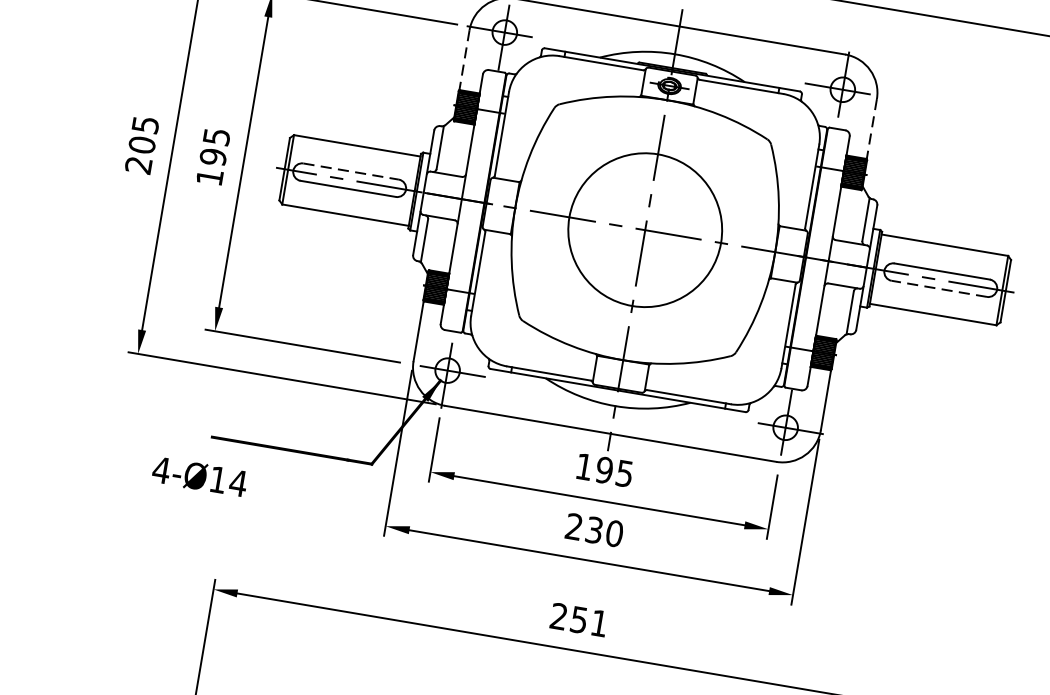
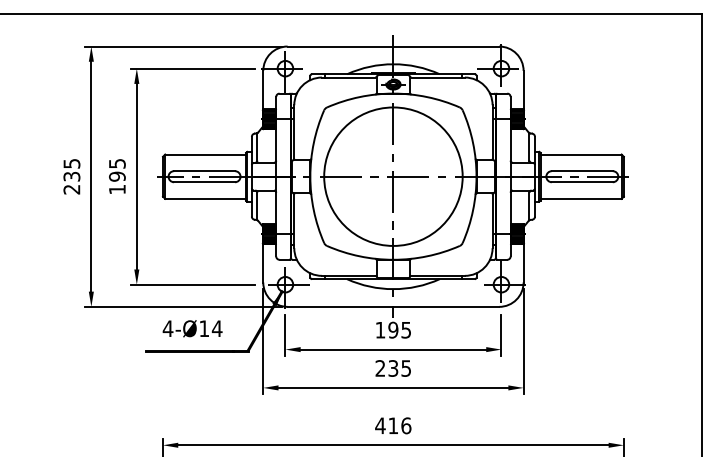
line: (464, 60) -> (263, 90), dashed -> solid
line: (871, 129) -> (523, 90), dashed -> solid
text: (141, 144) -> (71, 176), 205 -> 235
line: (352, 172) -> (205, 171), dashed -> solid
circle: (645, 229) -> (393, 176), size x1.43
line: (937, 289) -> (581, 182), dashed -> solid
text: (199, 476) -> (192, 328), moved
text: (614, 533) -> (406, 368), 230 -> 235
text: (579, 619) -> (393, 425), 251 -> 416

